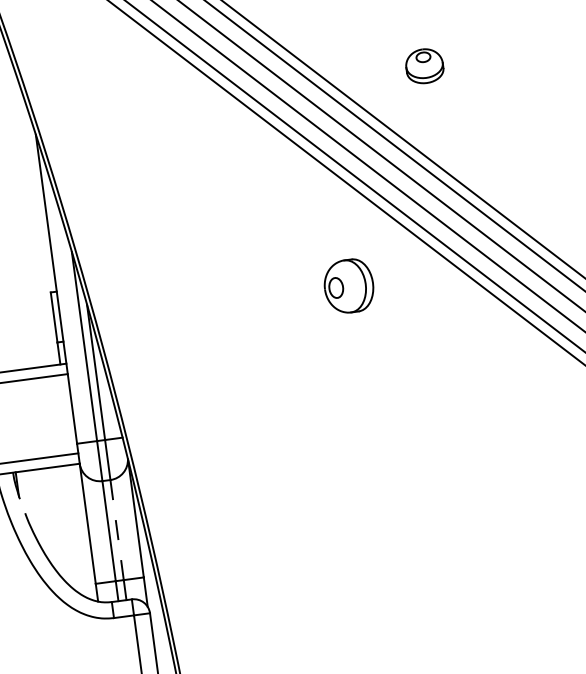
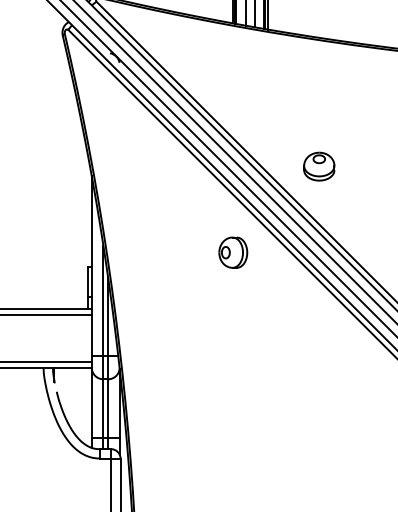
part: (424, 66) -> (319, 166), size x1.43
part: (349, 285) -> (233, 252), moved
line: (117, 528) -> (108, 407), dashed -> solid

